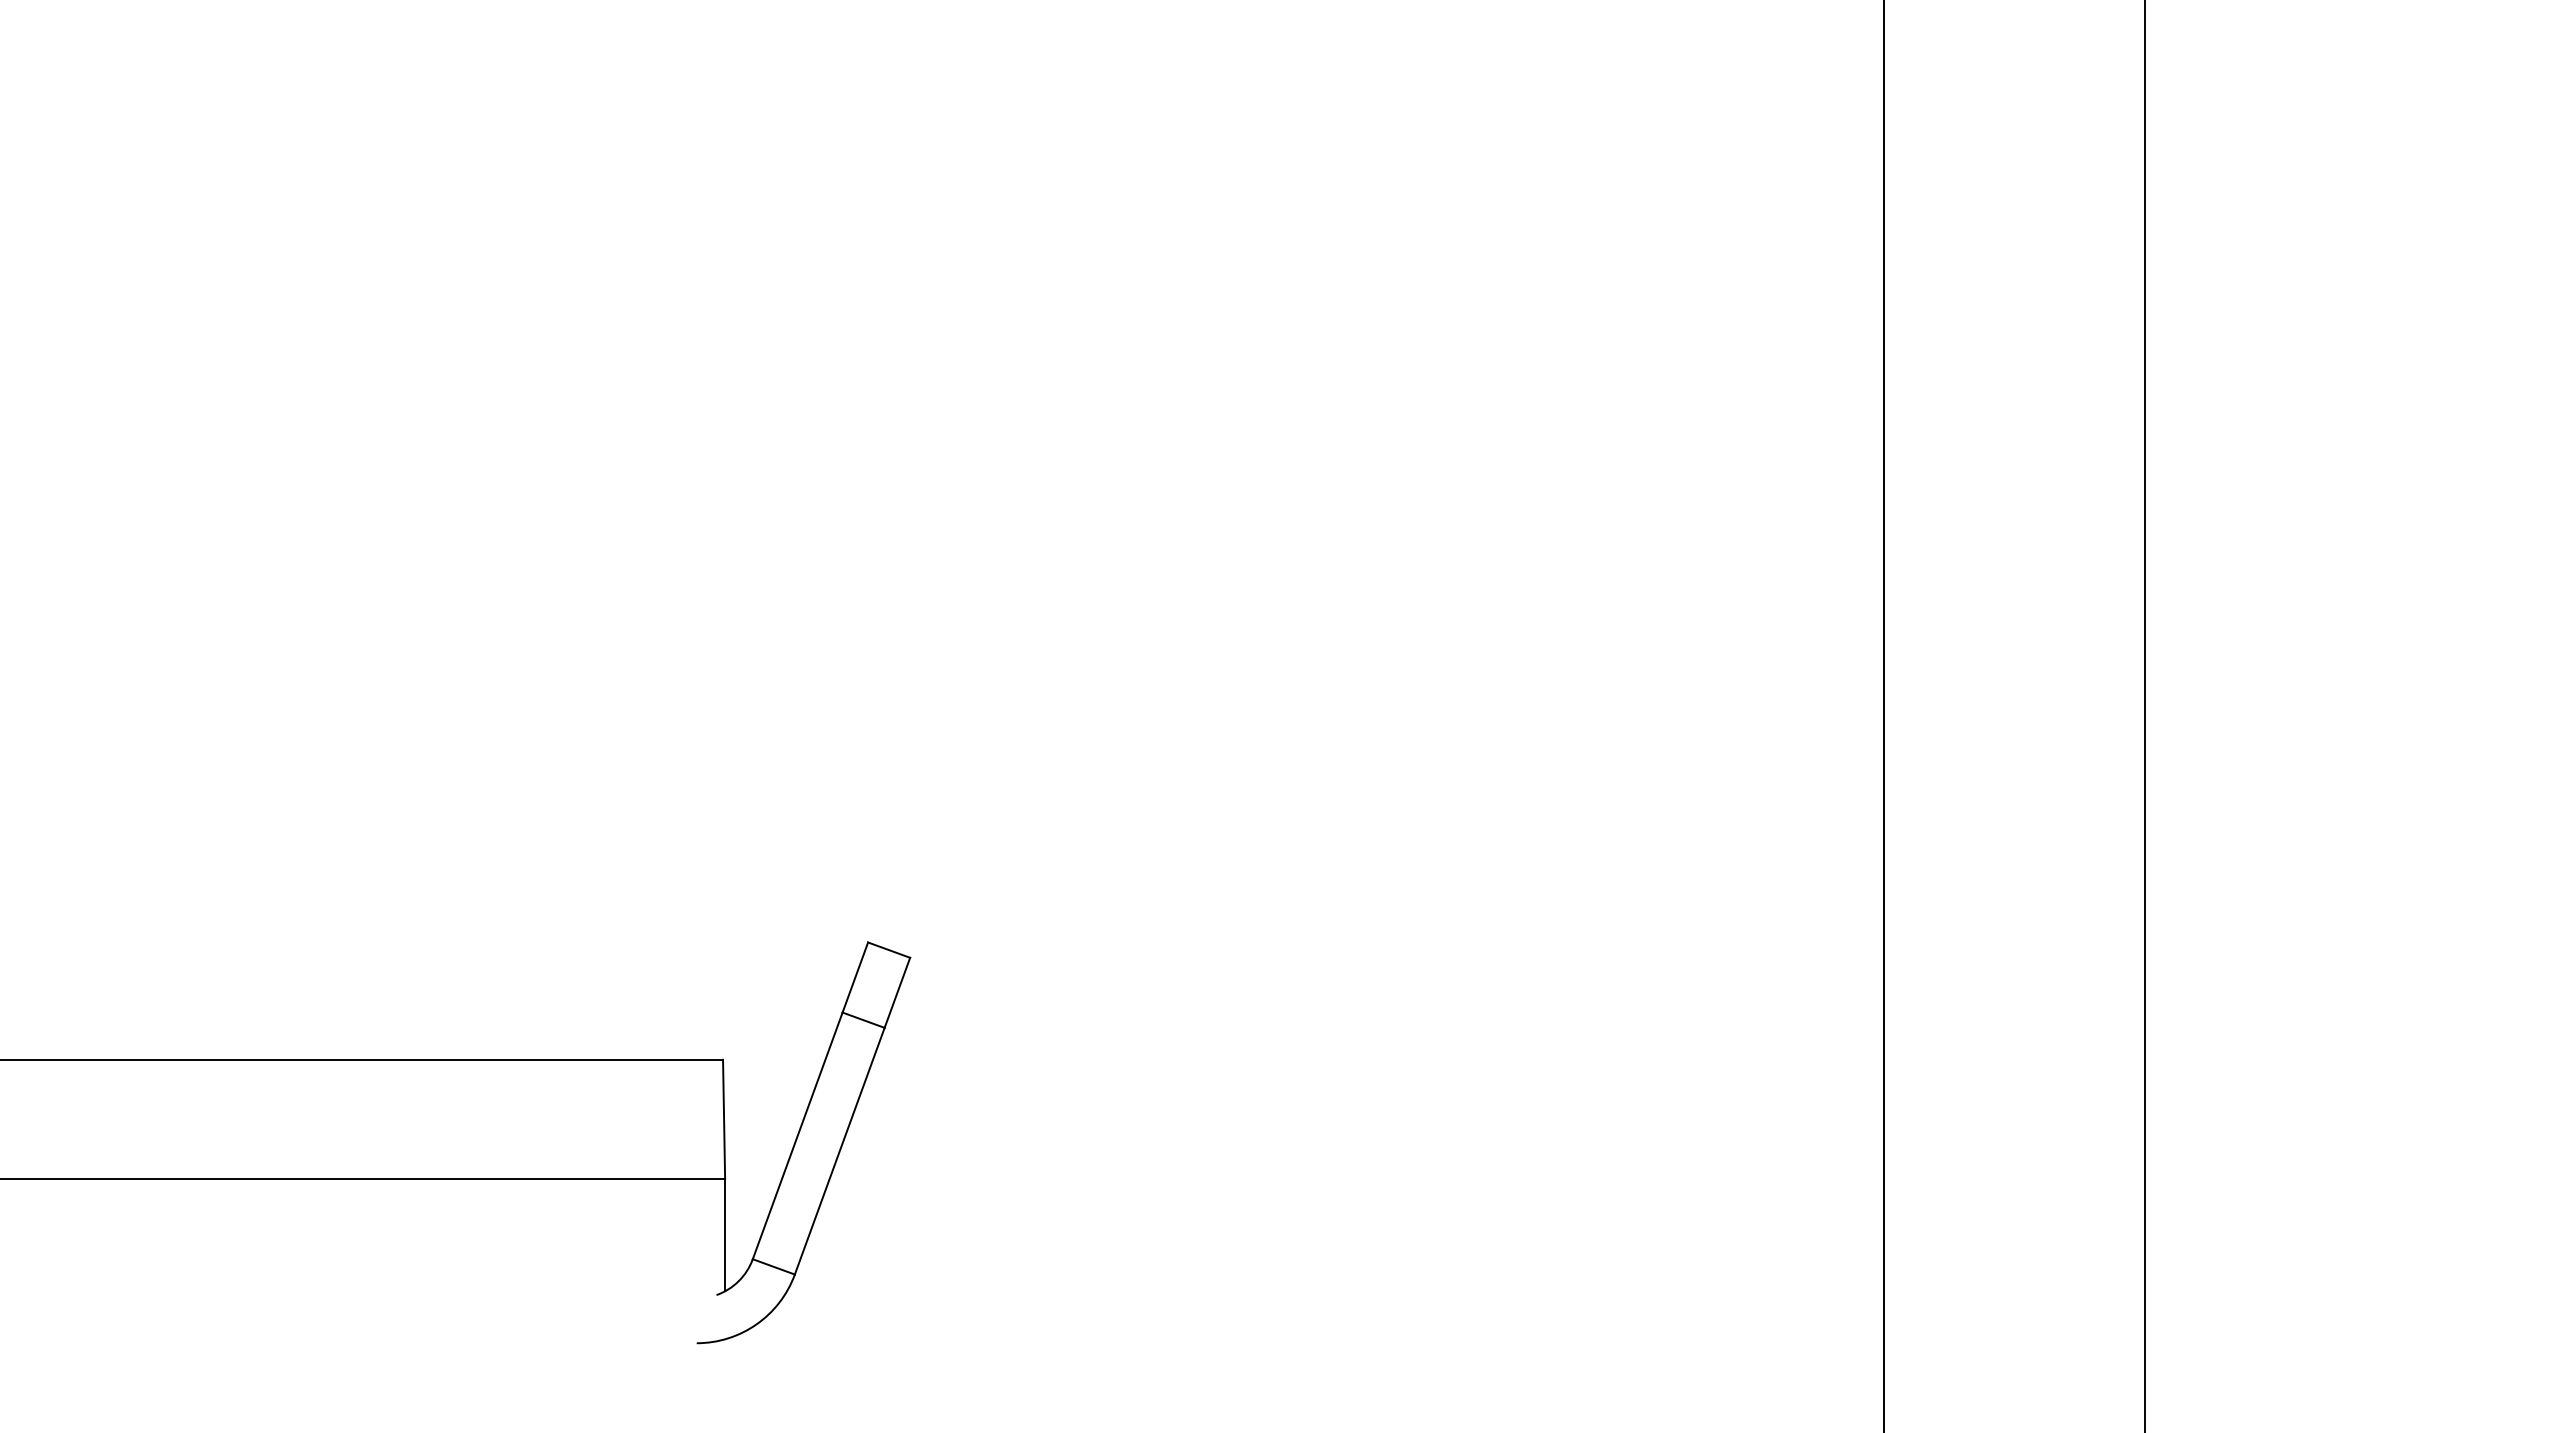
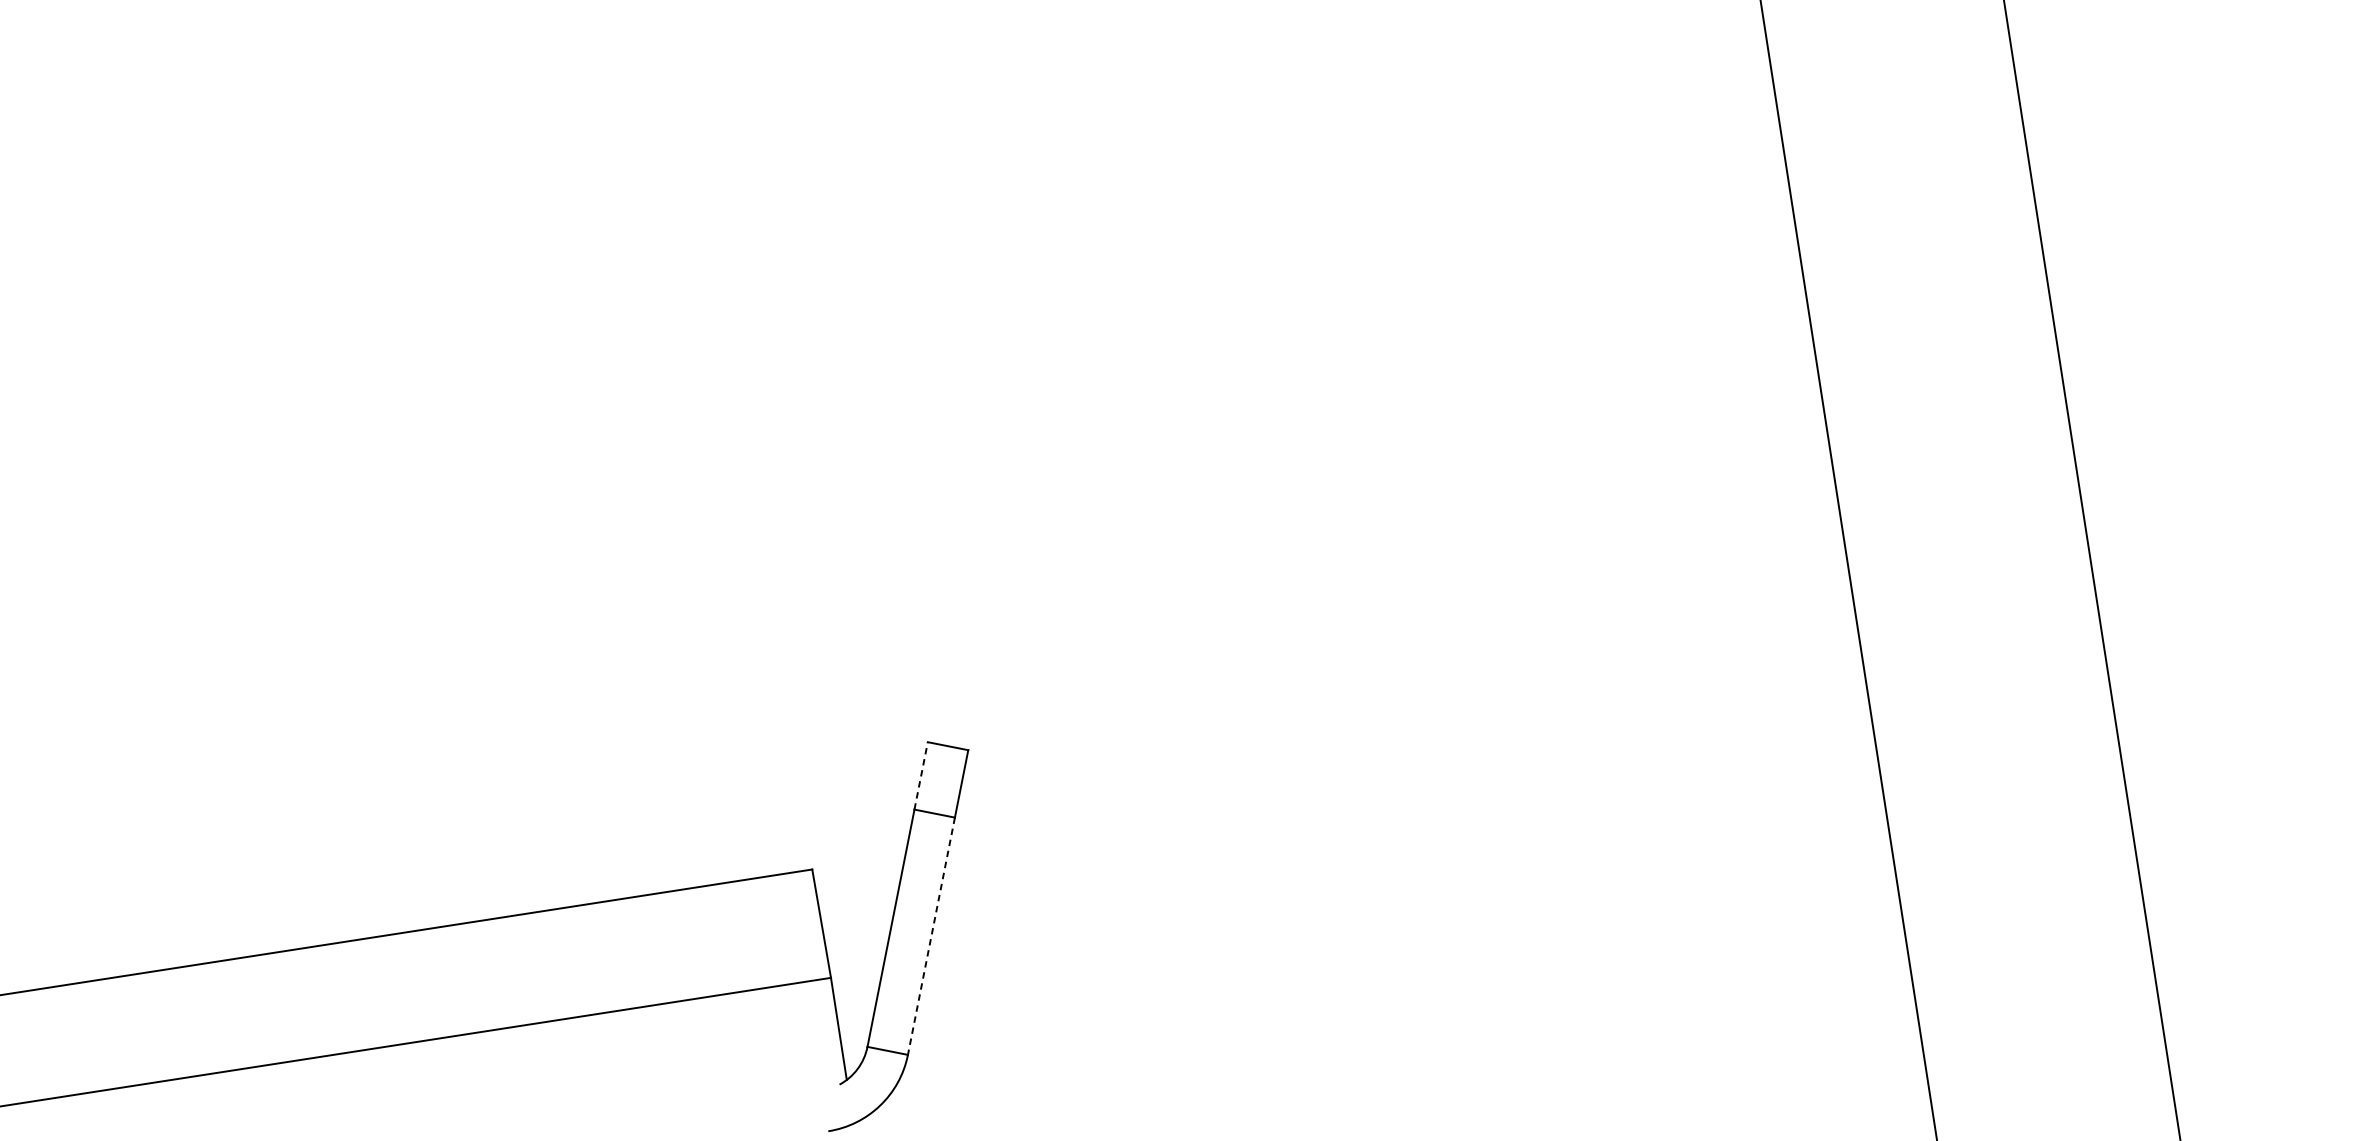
line: (855, 977) -> (921, 775), solid -> dashed
line: (839, 1151) -> (931, 936), solid -> dashed

